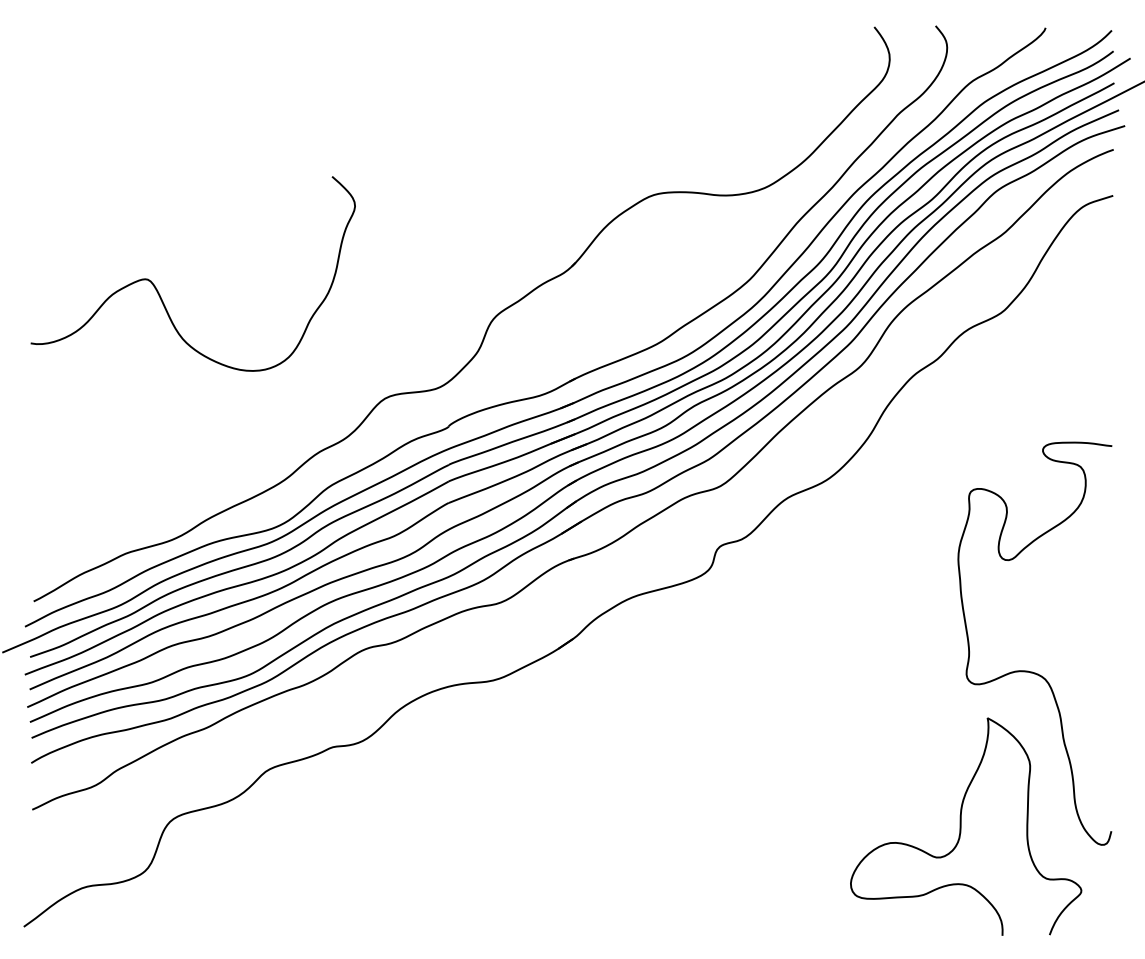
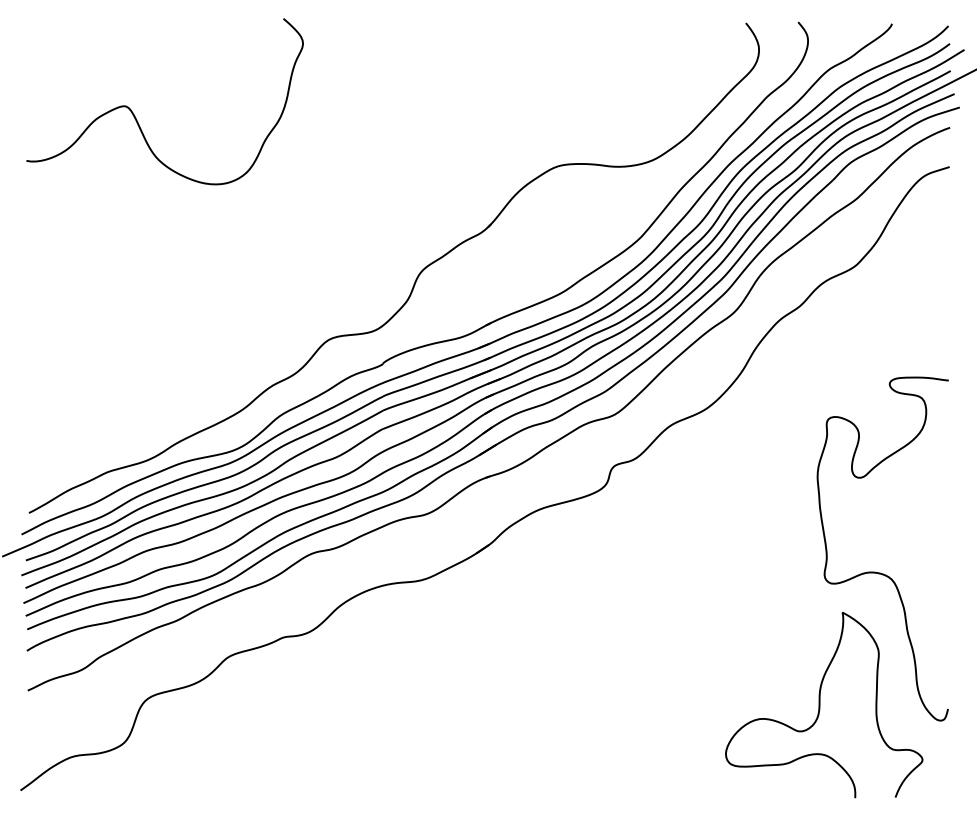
curve: (158, 291) -> (135, 116), moved

